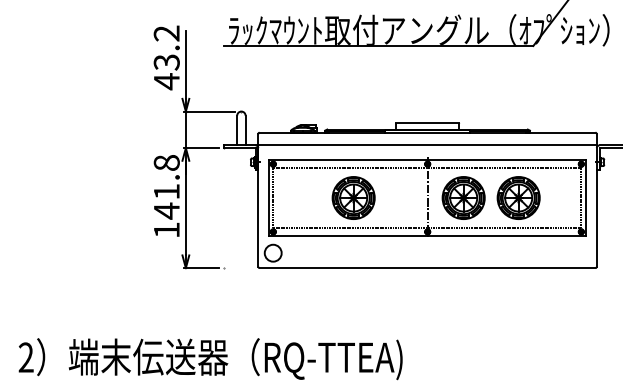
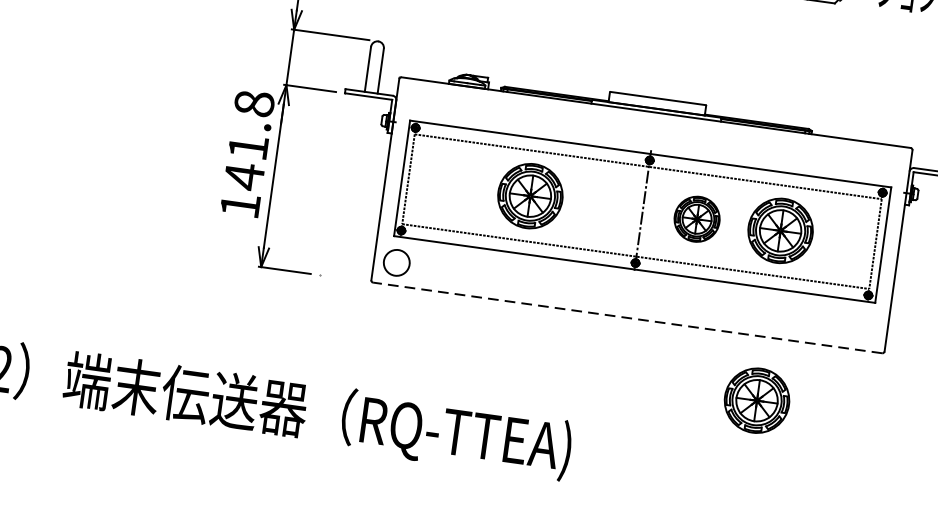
line: (427, 145) -> (653, 132), removed
part: (463, 197) -> (697, 218), size x0.7
line: (427, 268) -> (627, 318), solid -> dashed
part: (518, 309) -> (756, 399), added

